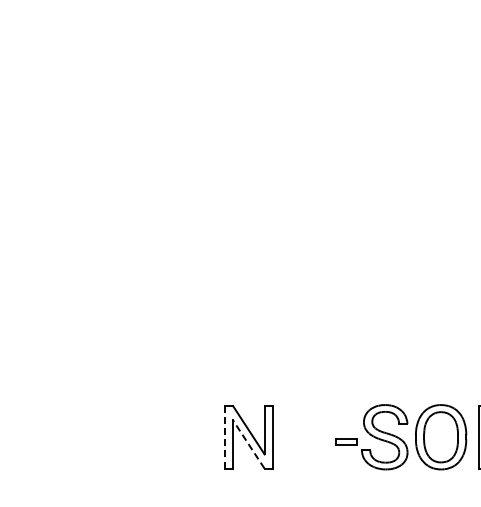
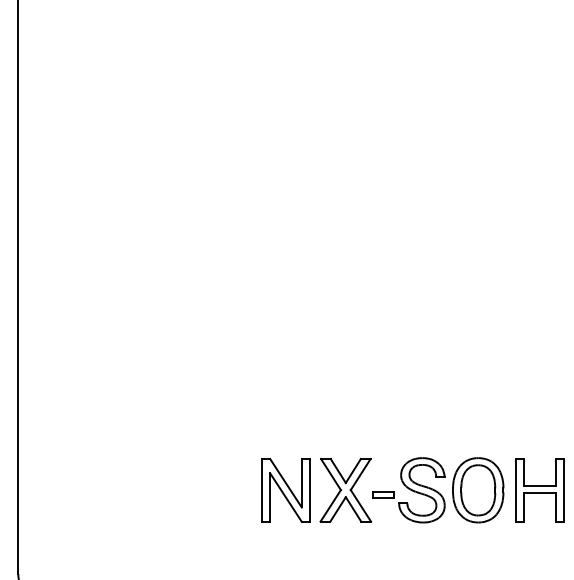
line: (224, 436) -> (261, 489), dashed -> solid
part: (308, 437) -> (345, 490), added
line: (248, 444) -> (285, 497), dashed -> solid

